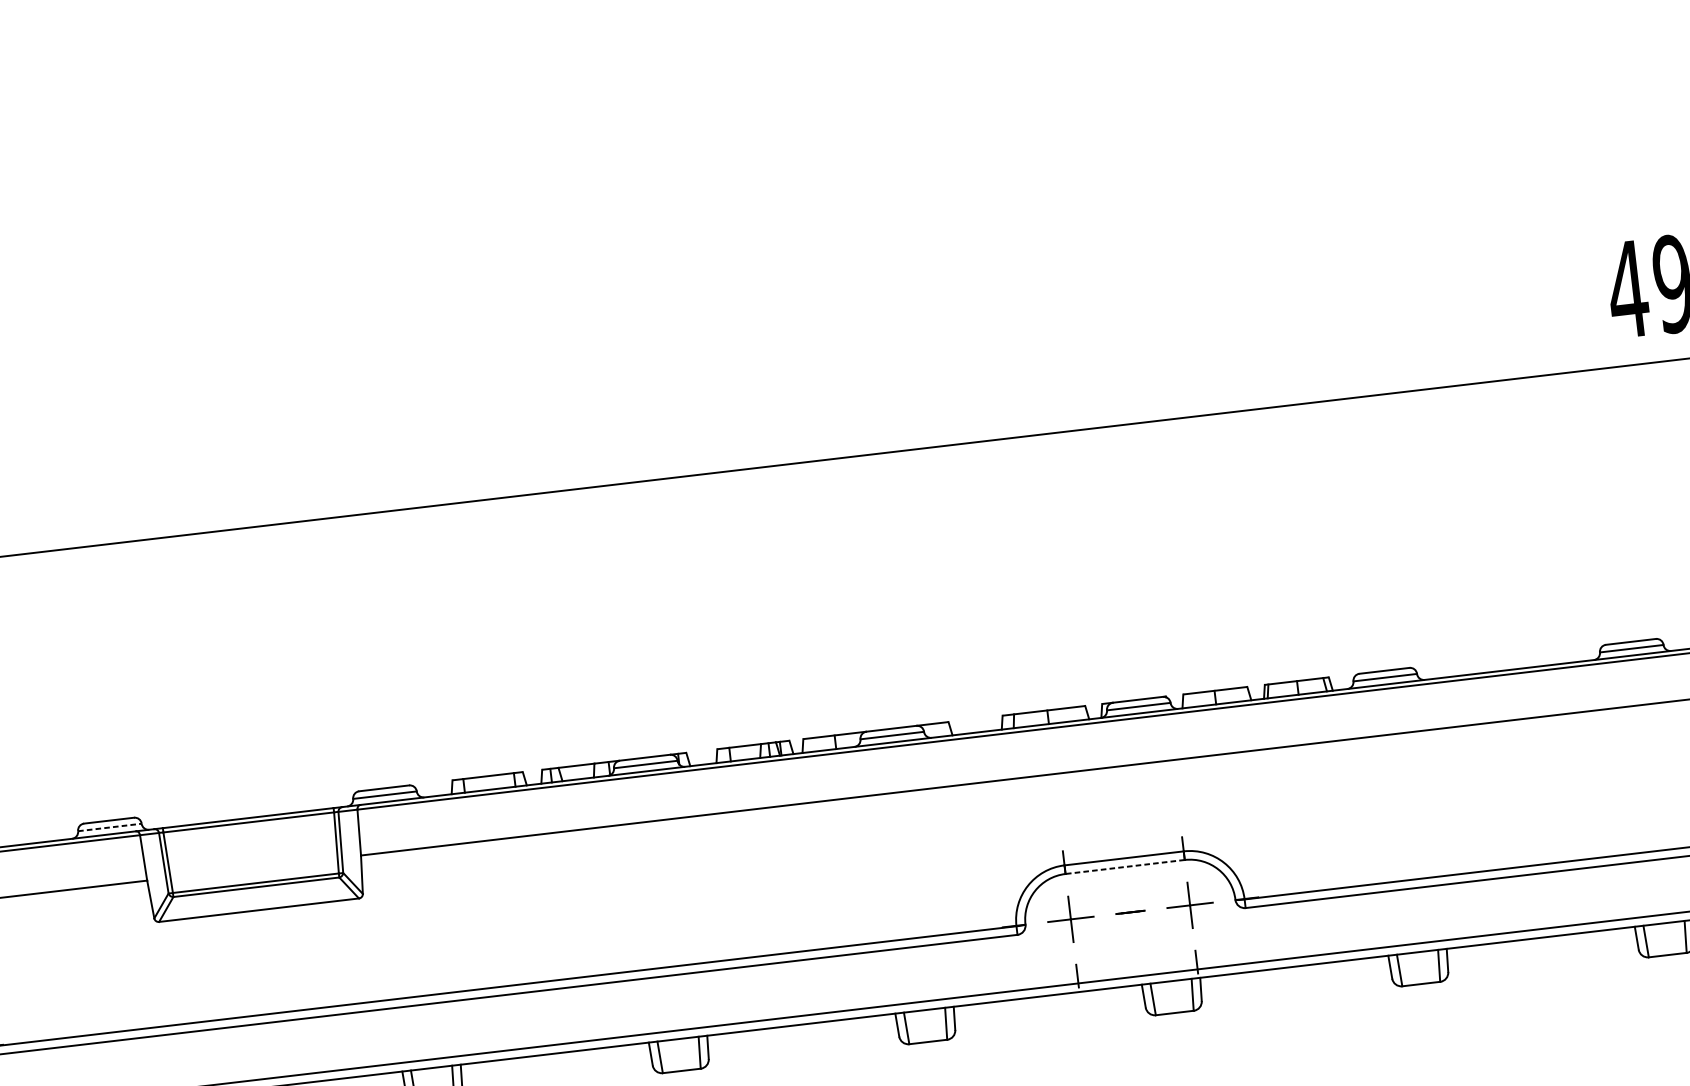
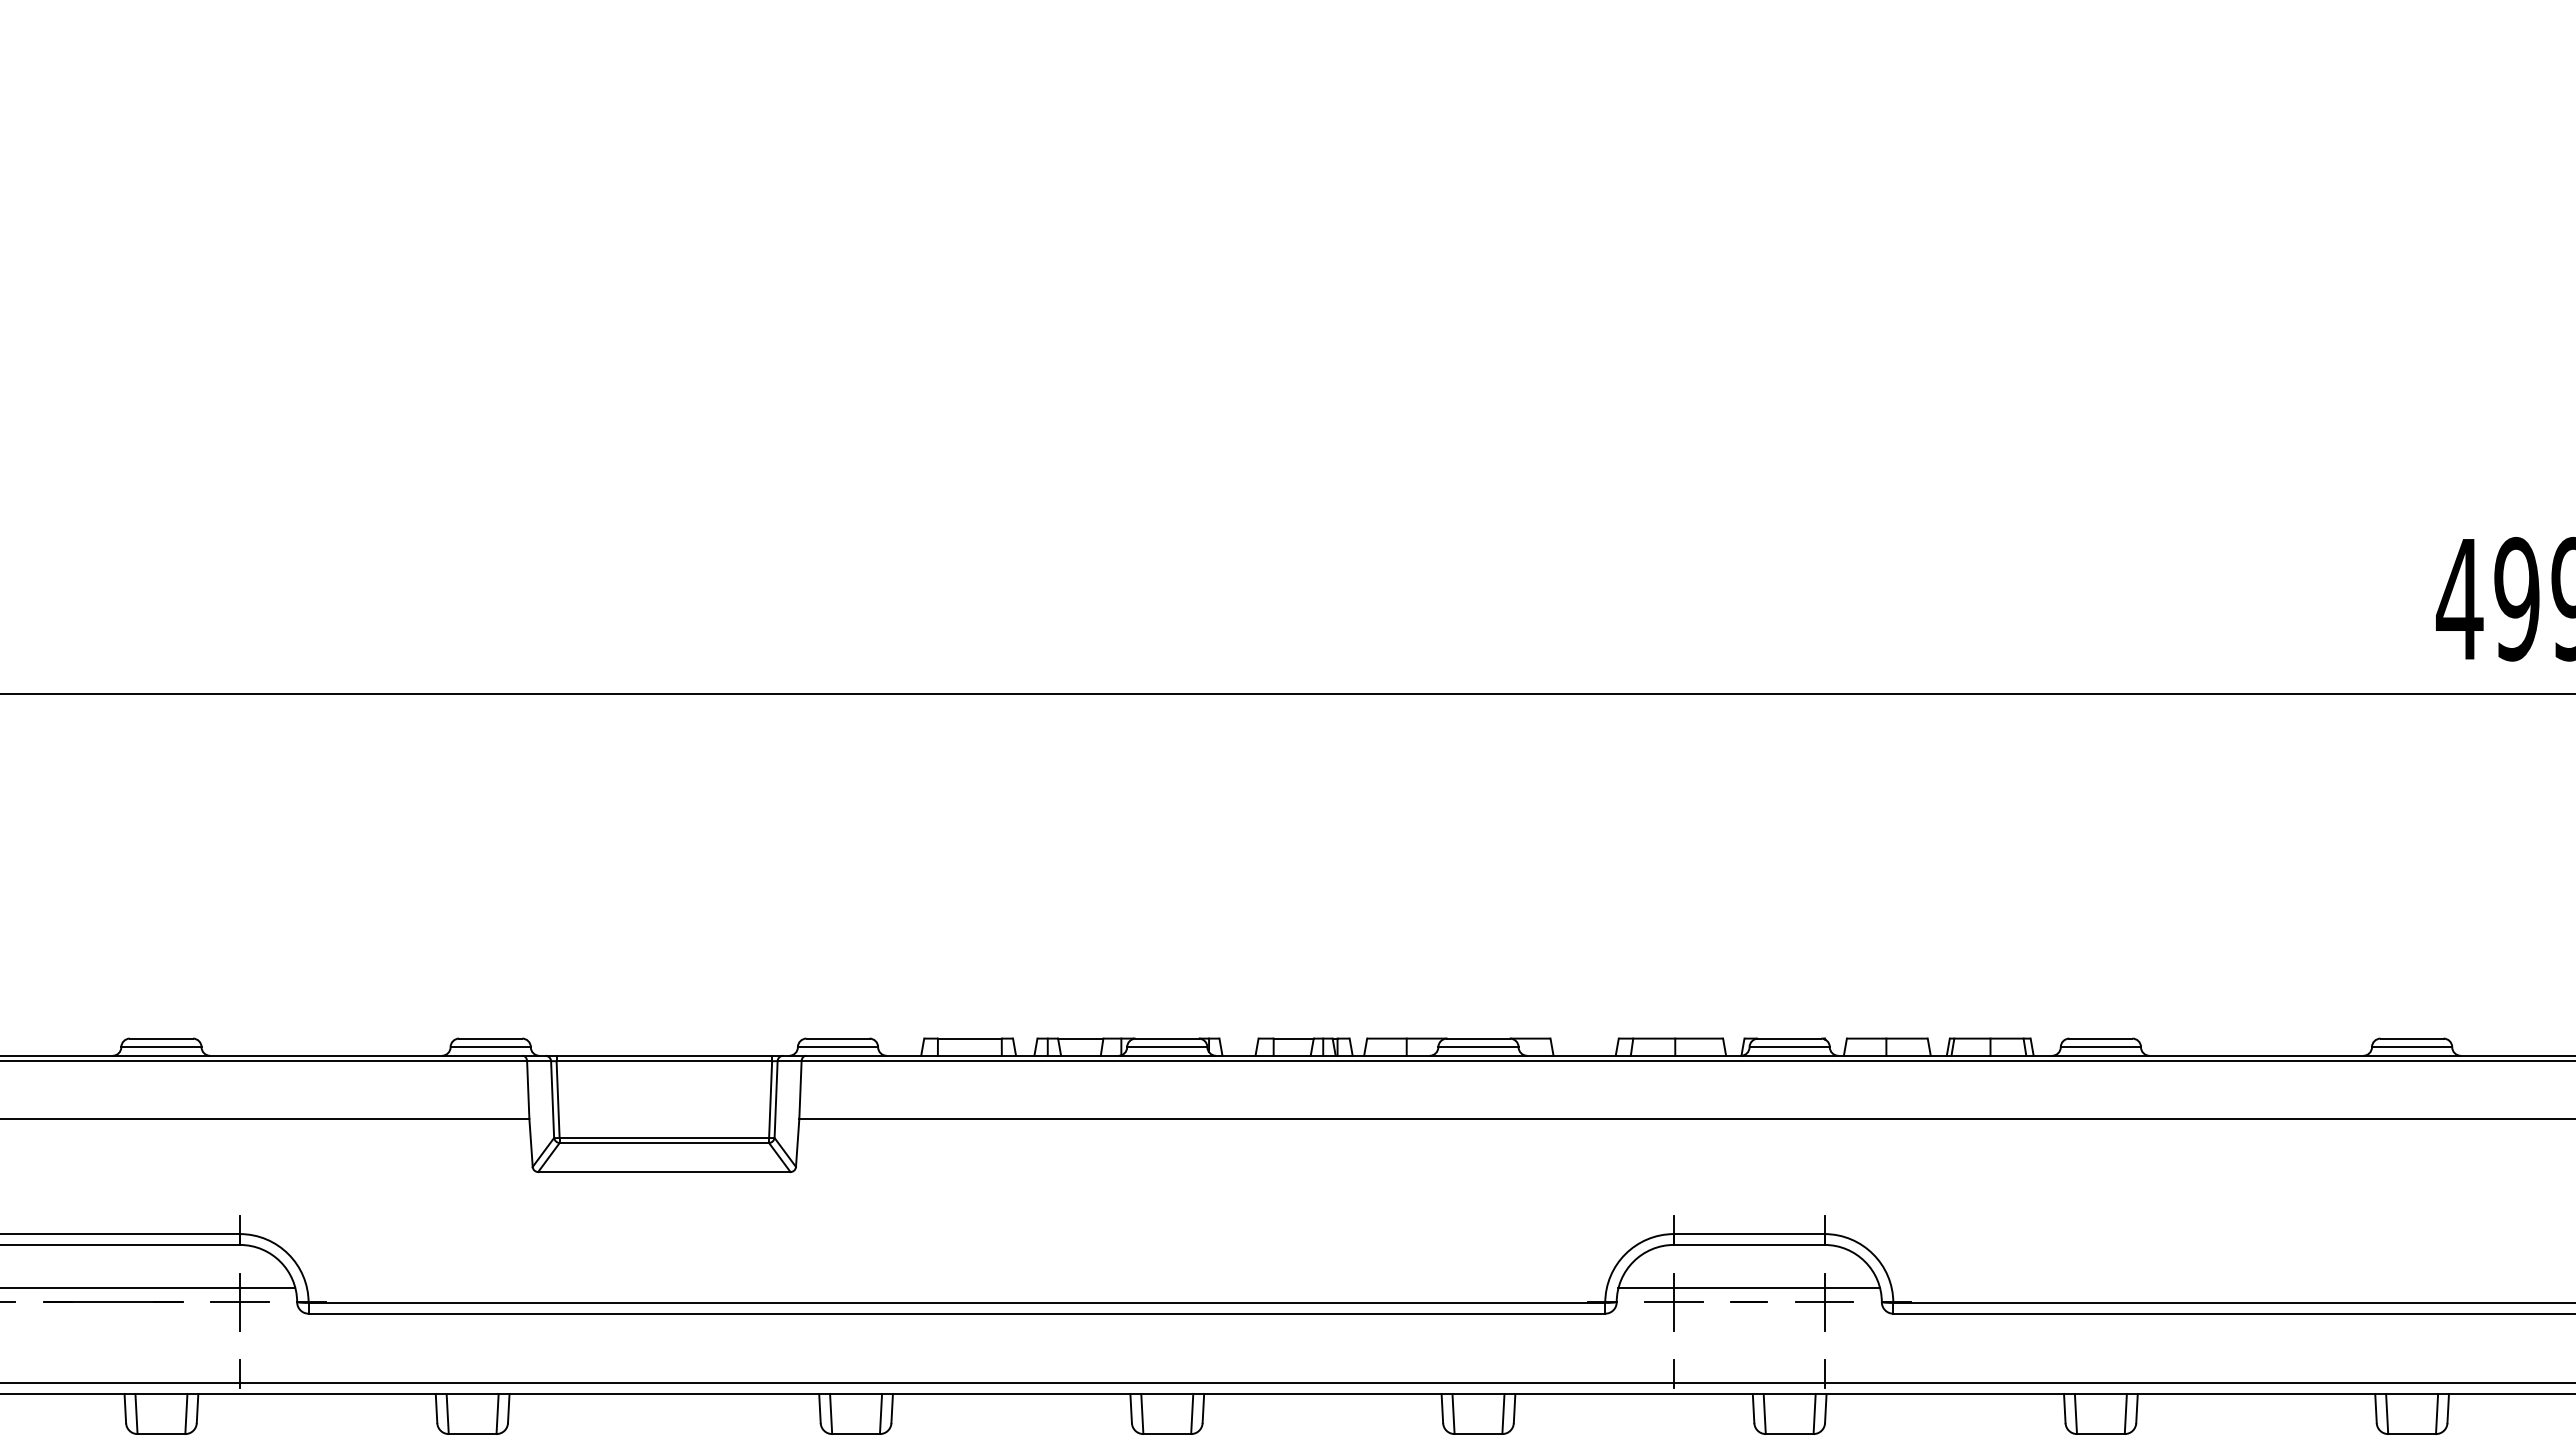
line: (110, 827) -> (491, 1047), dashed -> solid
line: (1124, 866) -> (1748, 1244), dashed -> solid
line: (1129, 901) -> (1749, 1288), added

